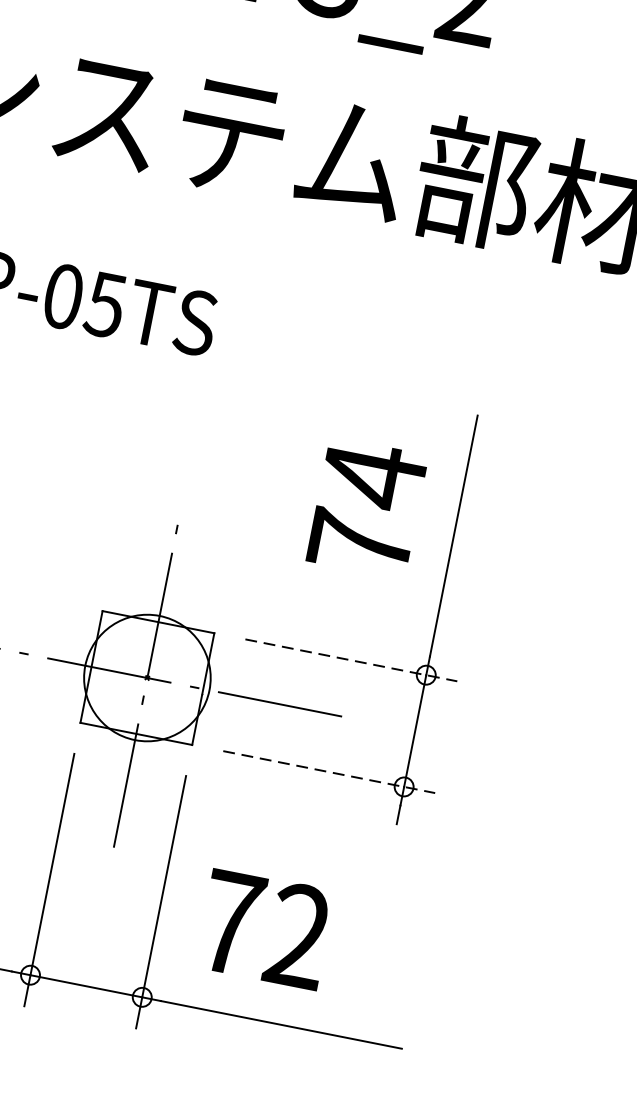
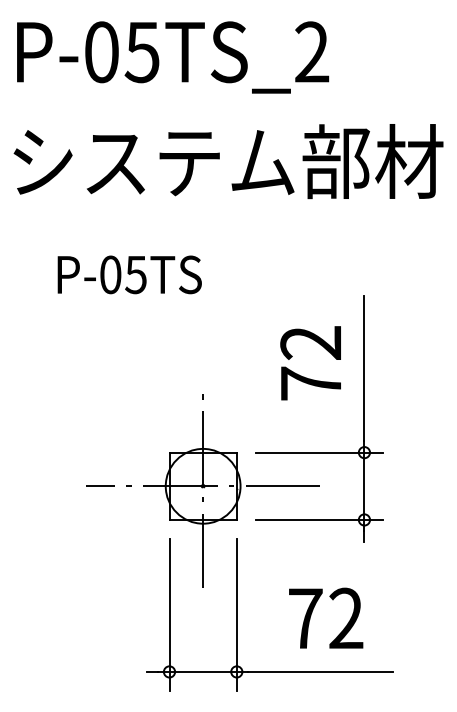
text: (372, 474) -> (310, 342), 74 -> 72
line: (351, 660) -> (319, 452), dashed -> solid
line: (329, 771) -> (319, 519), dashed -> solid
text: (265, 927) -> (326, 617), moved

